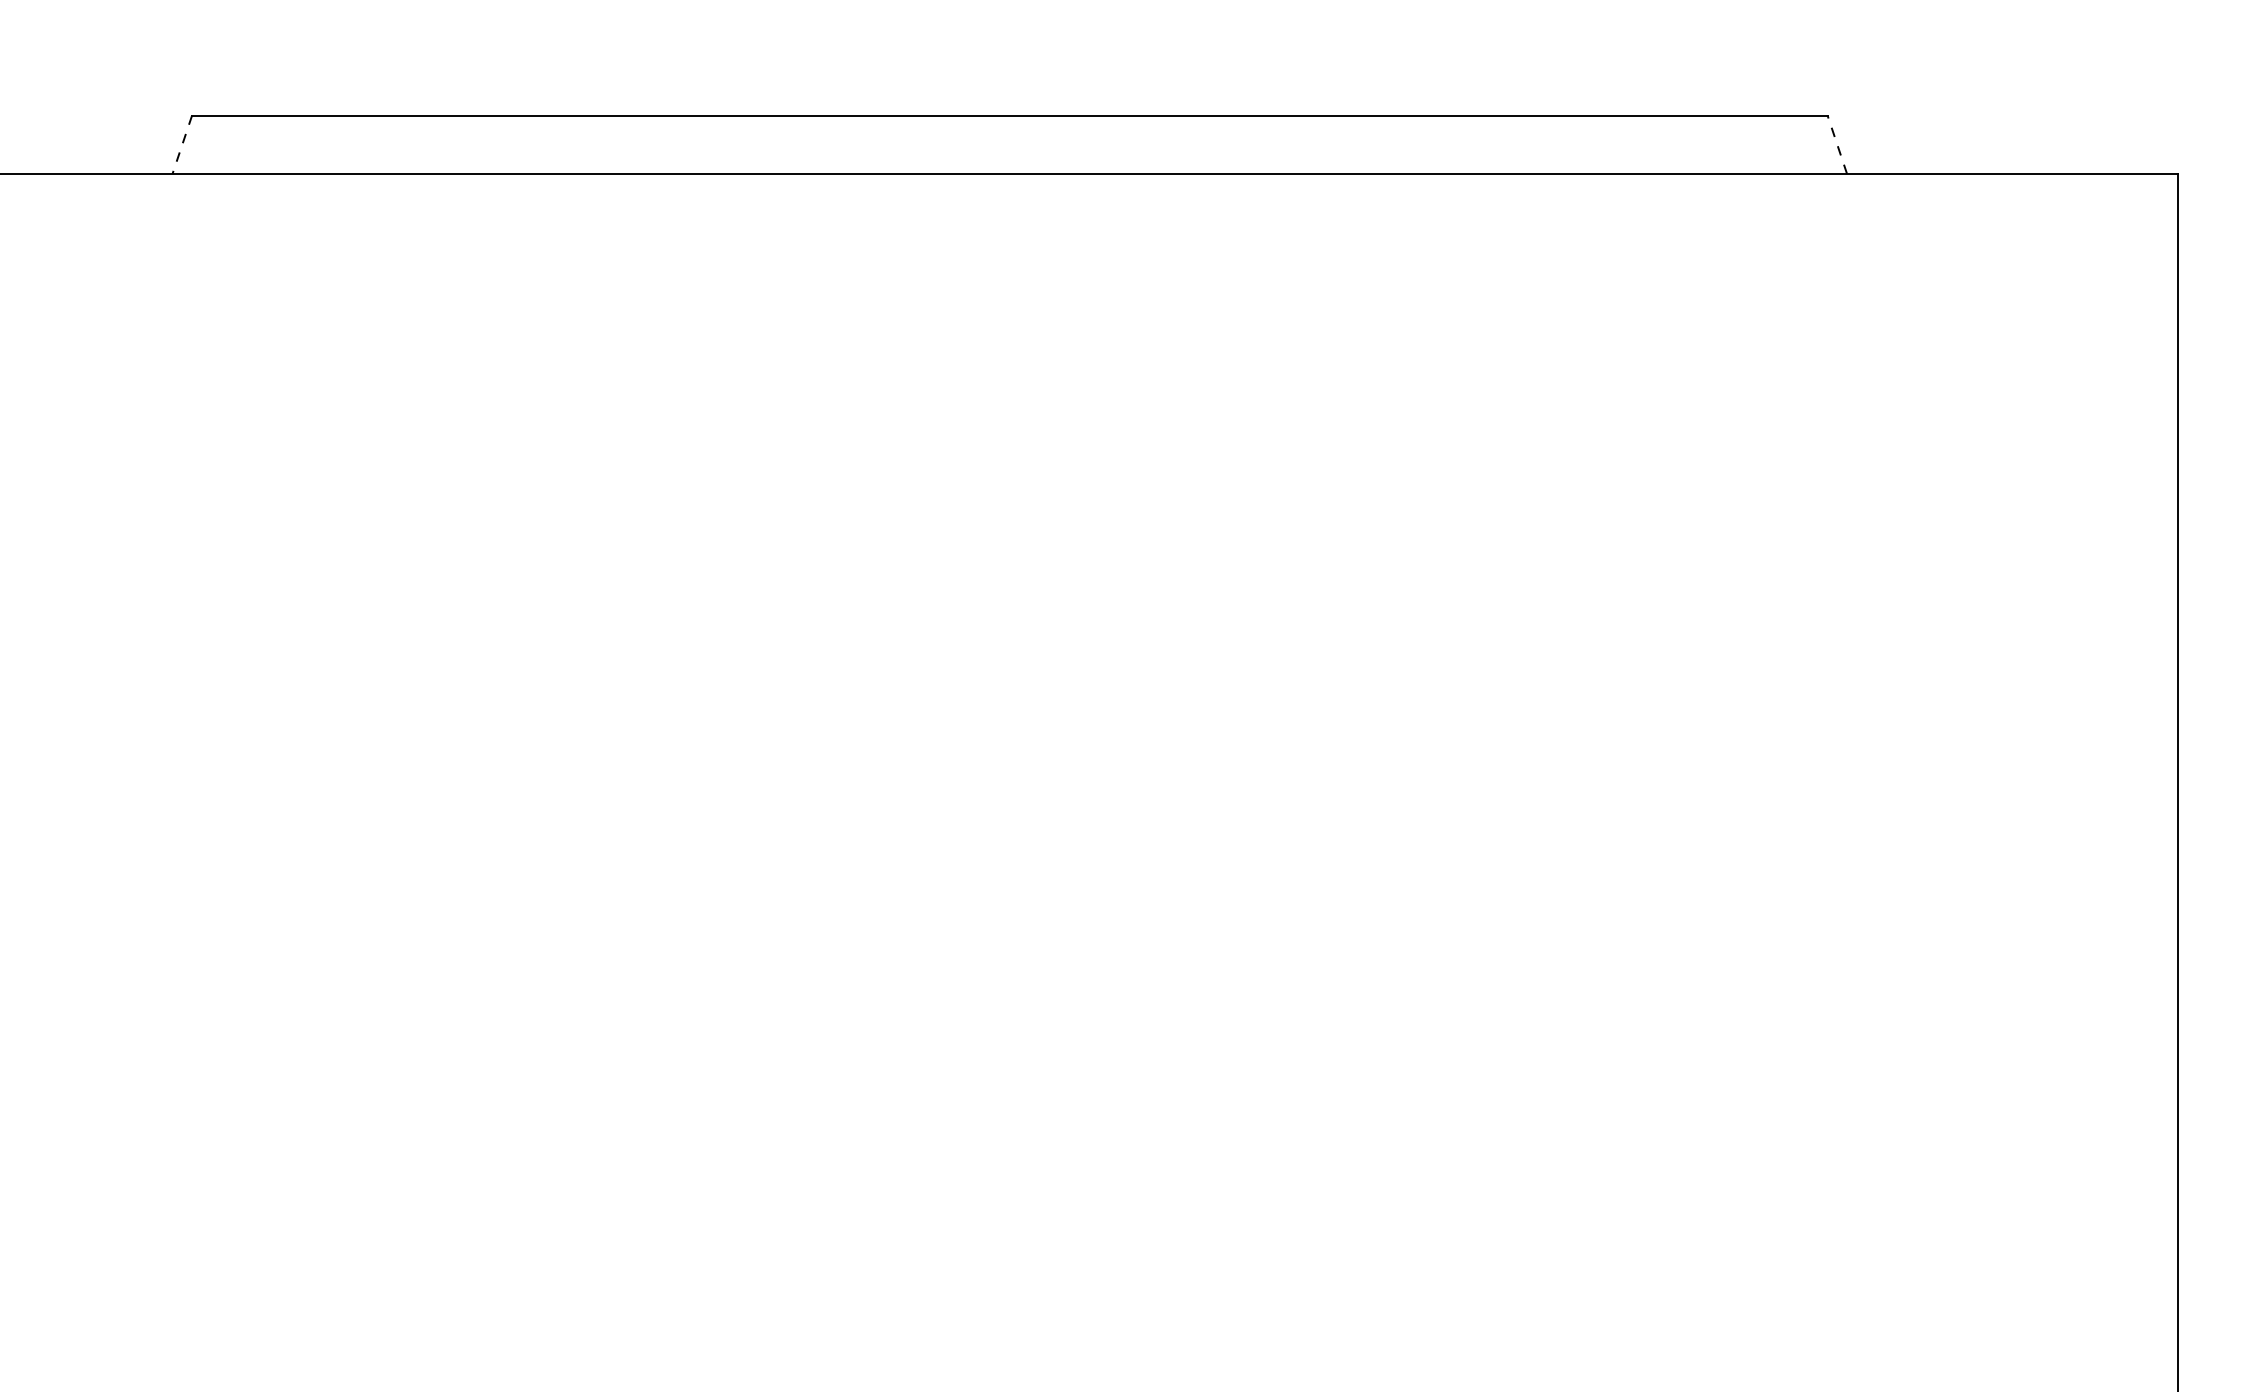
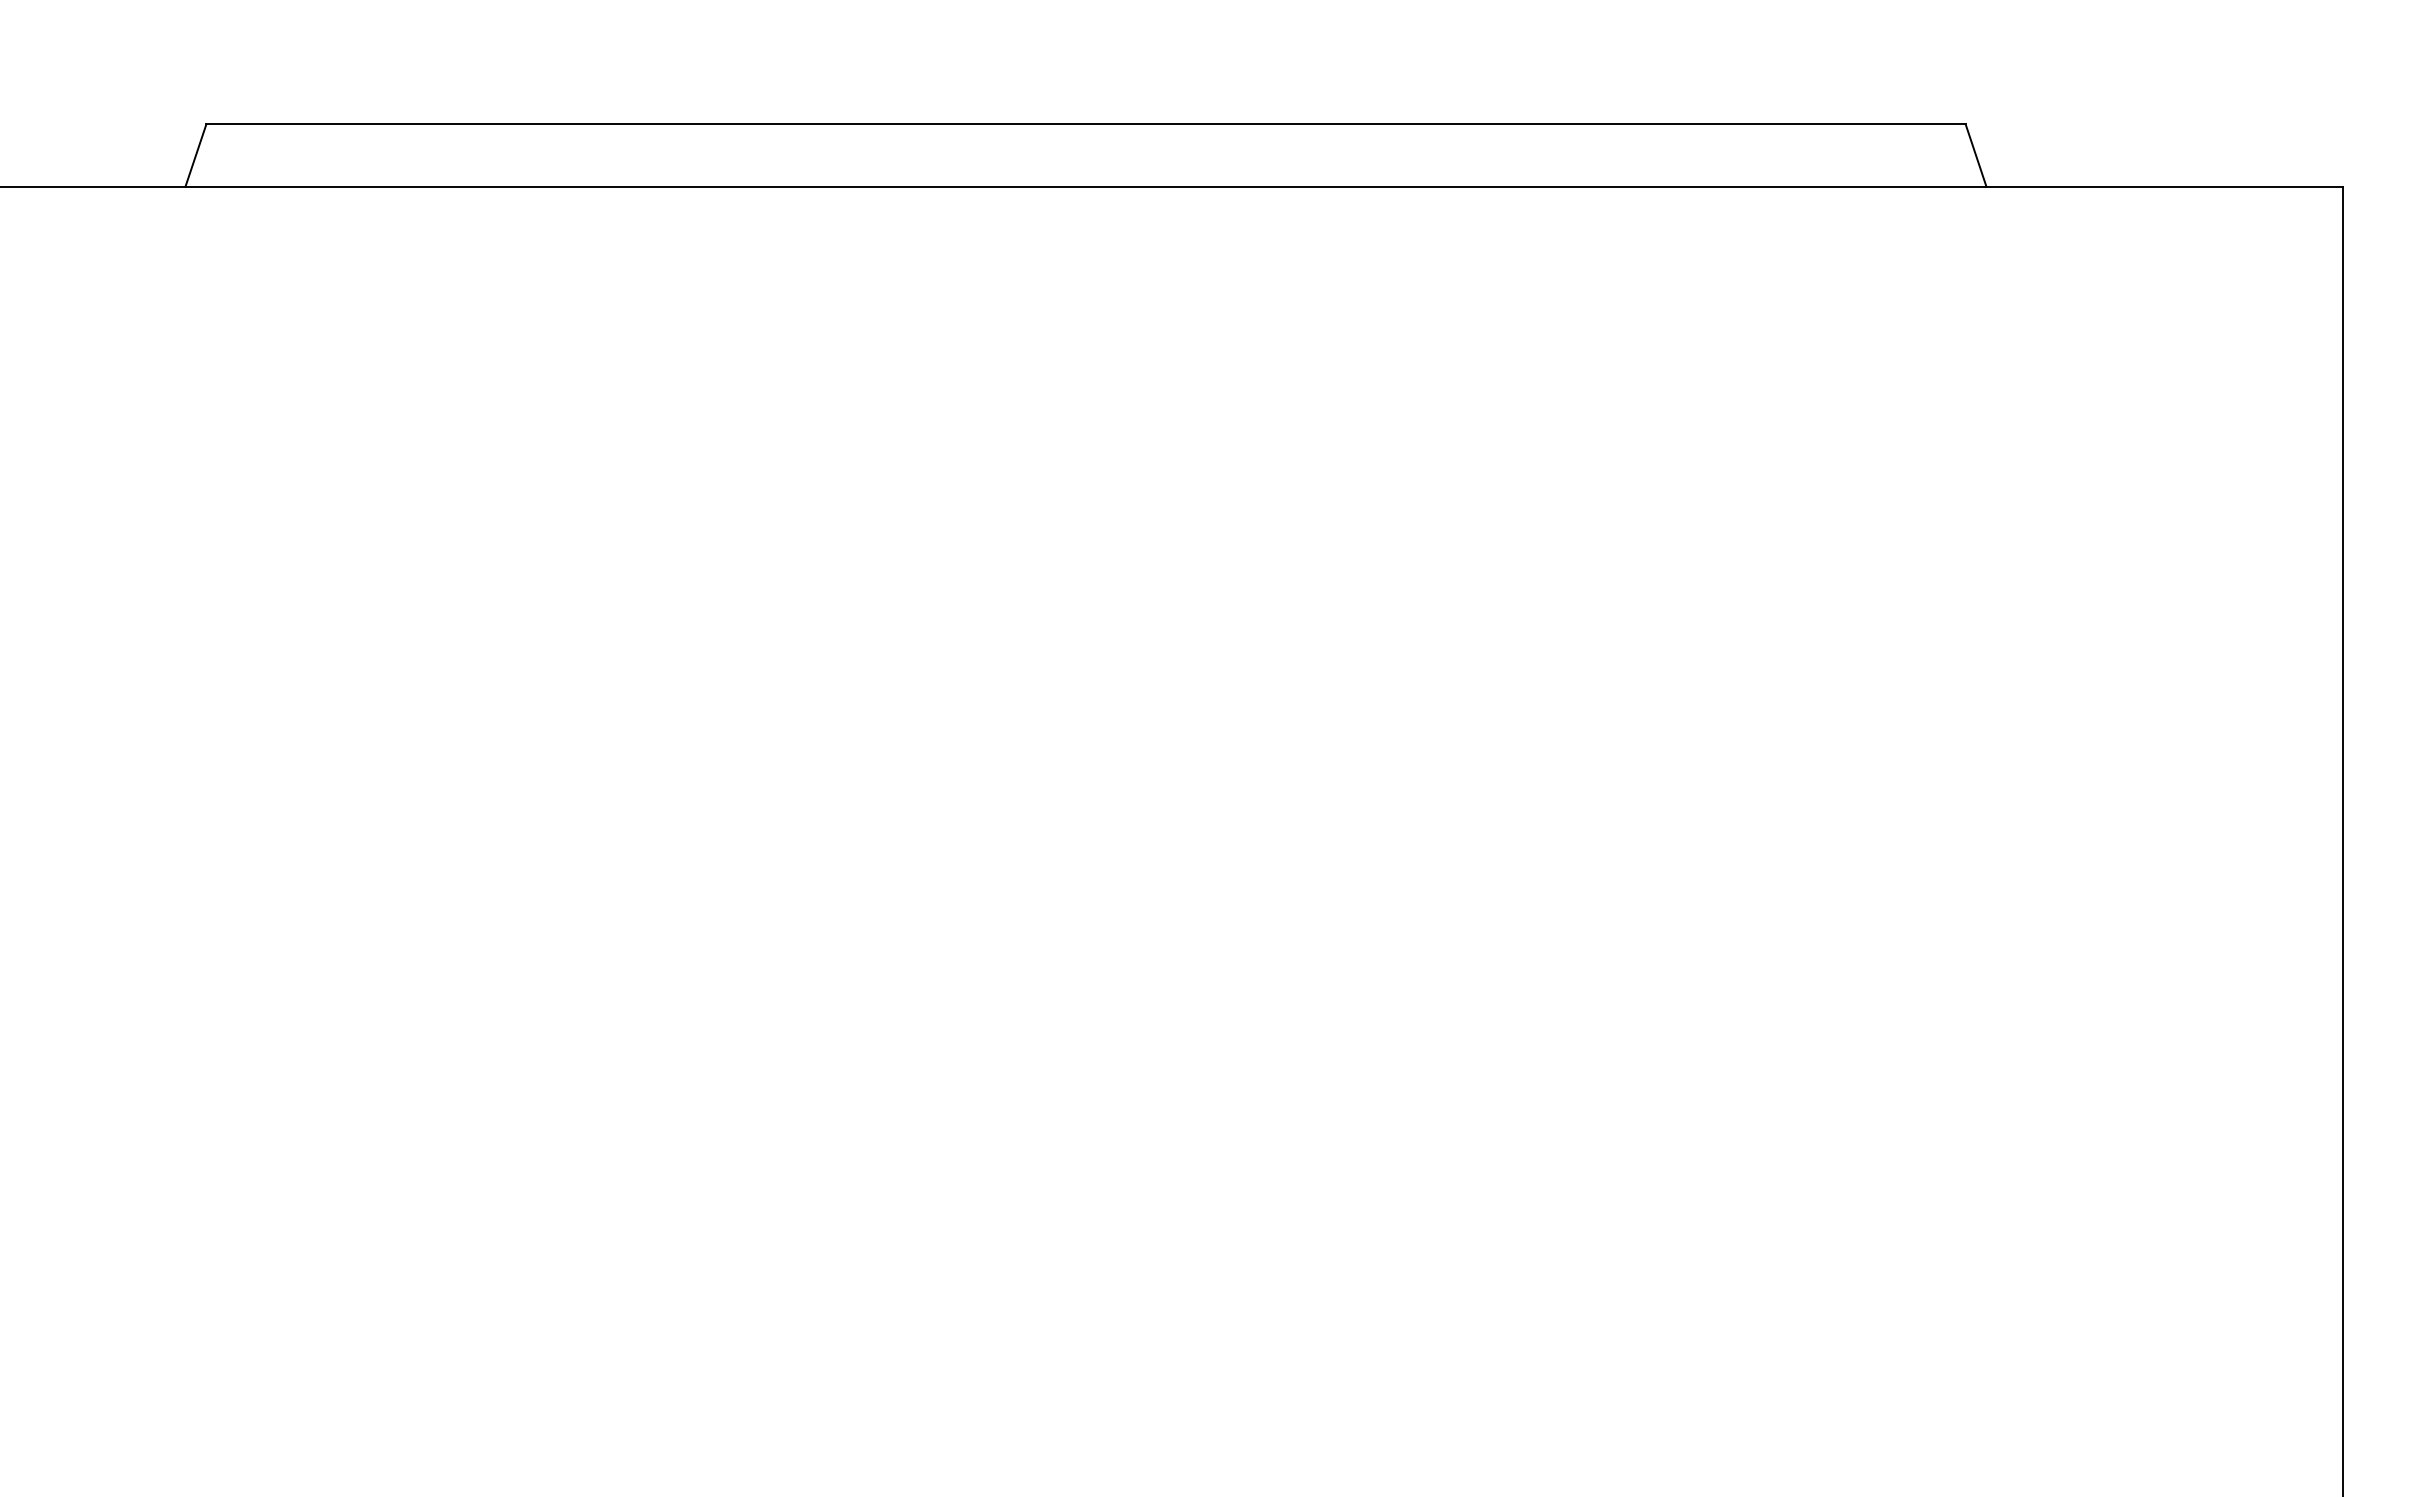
line: (1836, 144) -> (1975, 155), dashed -> solid
line: (181, 145) -> (195, 156), dashed -> solid

